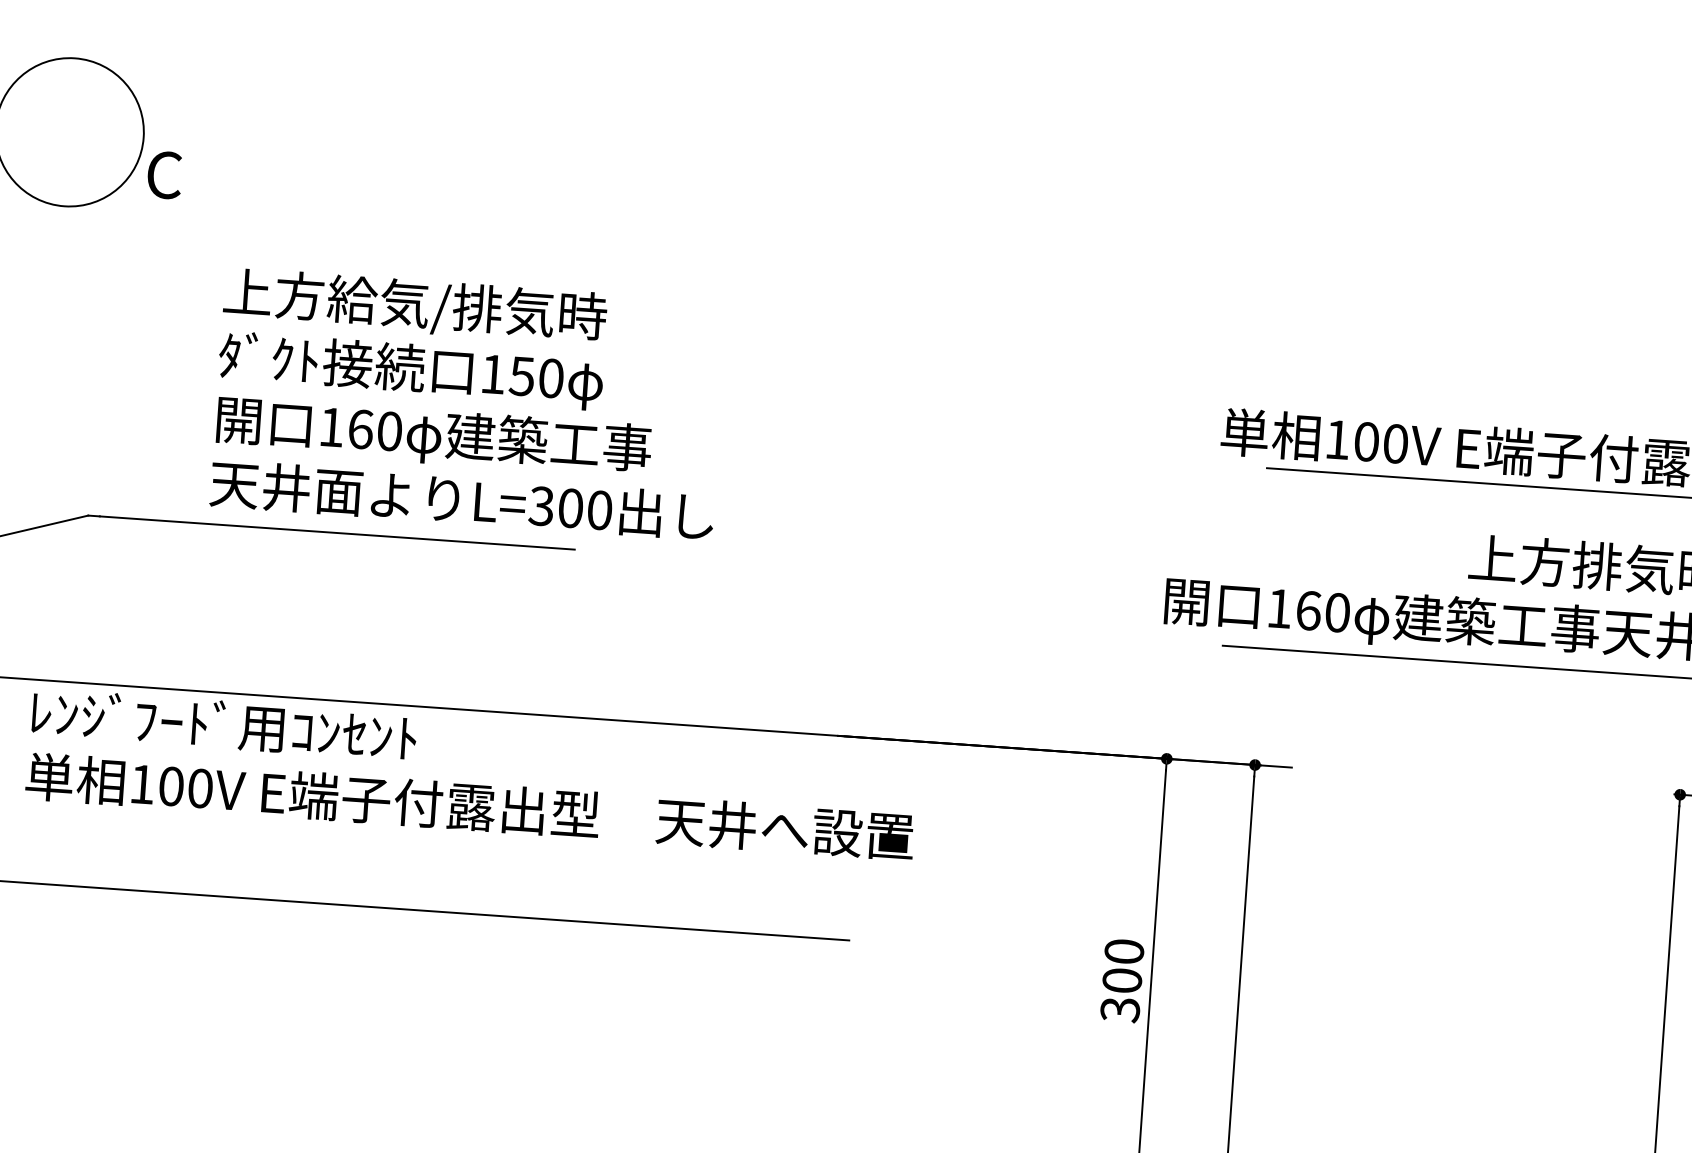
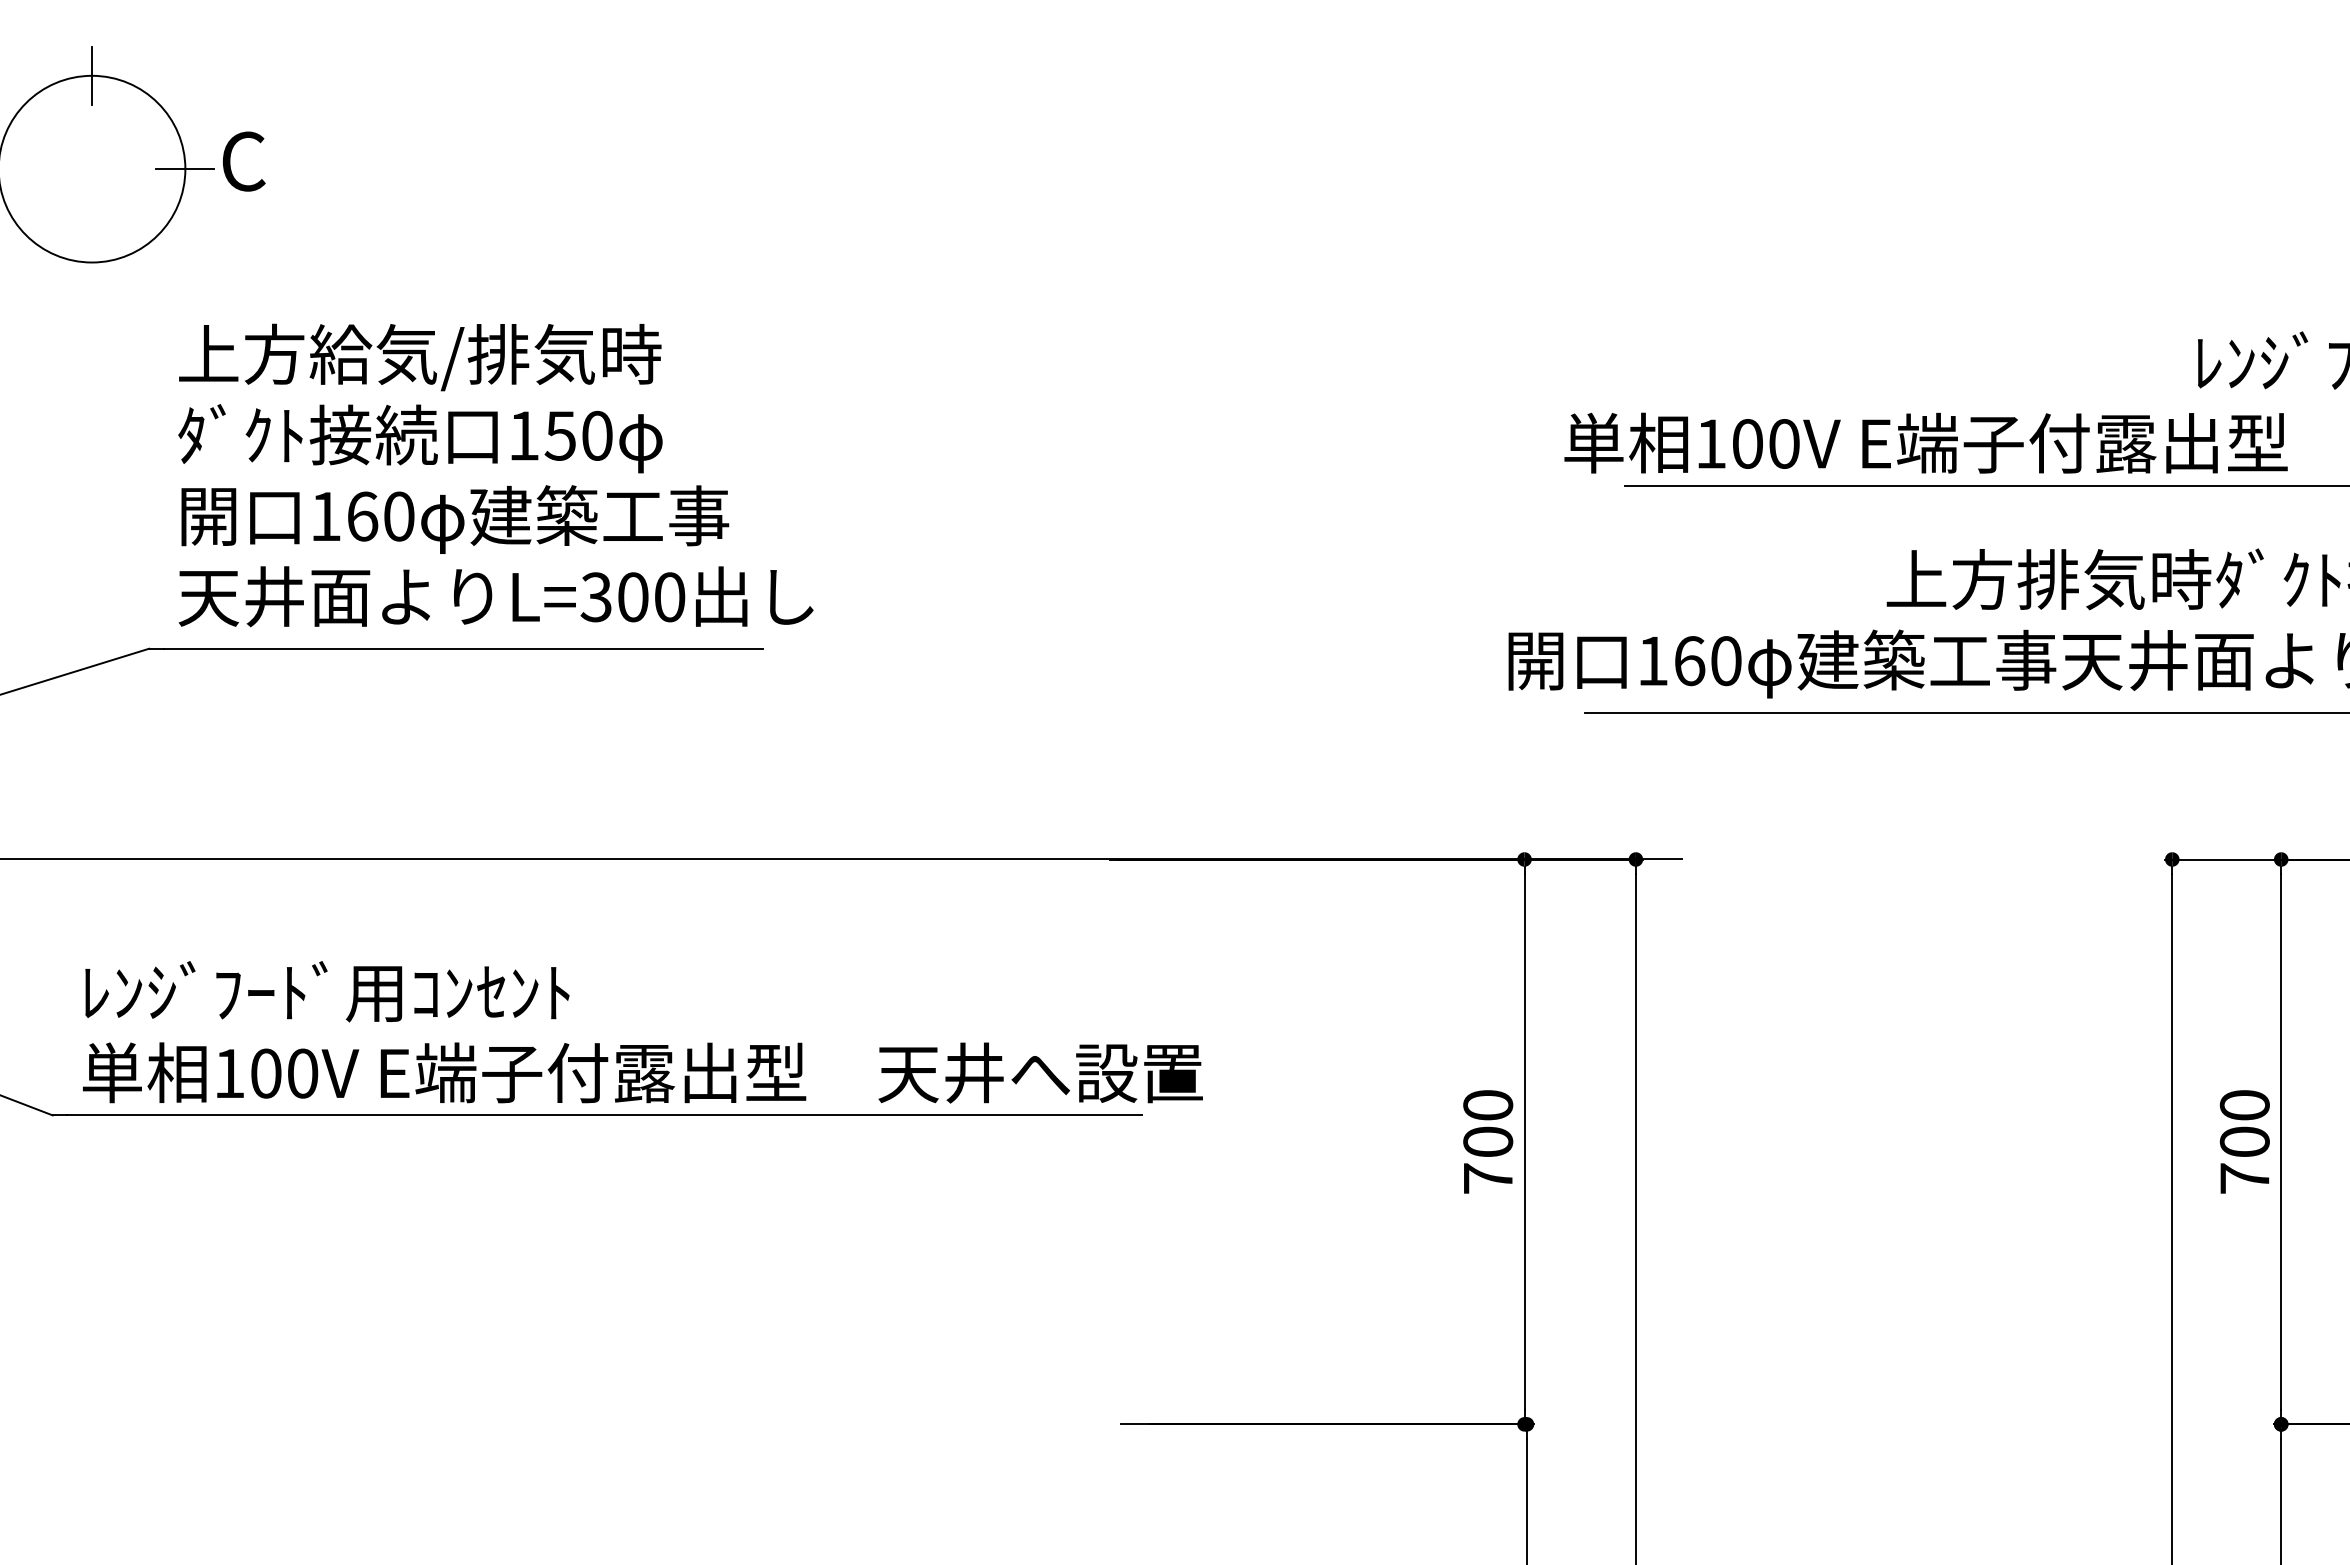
line: (75, 58) -> (92, 75), added
line: (143, 137) -> (185, 169), added
text: (164, 175) -> (243, 161), moved
text: (468, 404) -> (495, 475), moved
text: (471, 774) -> (642, 1032), moved
text: (1120, 1009) -> (1488, 1178), 300 -> 700

